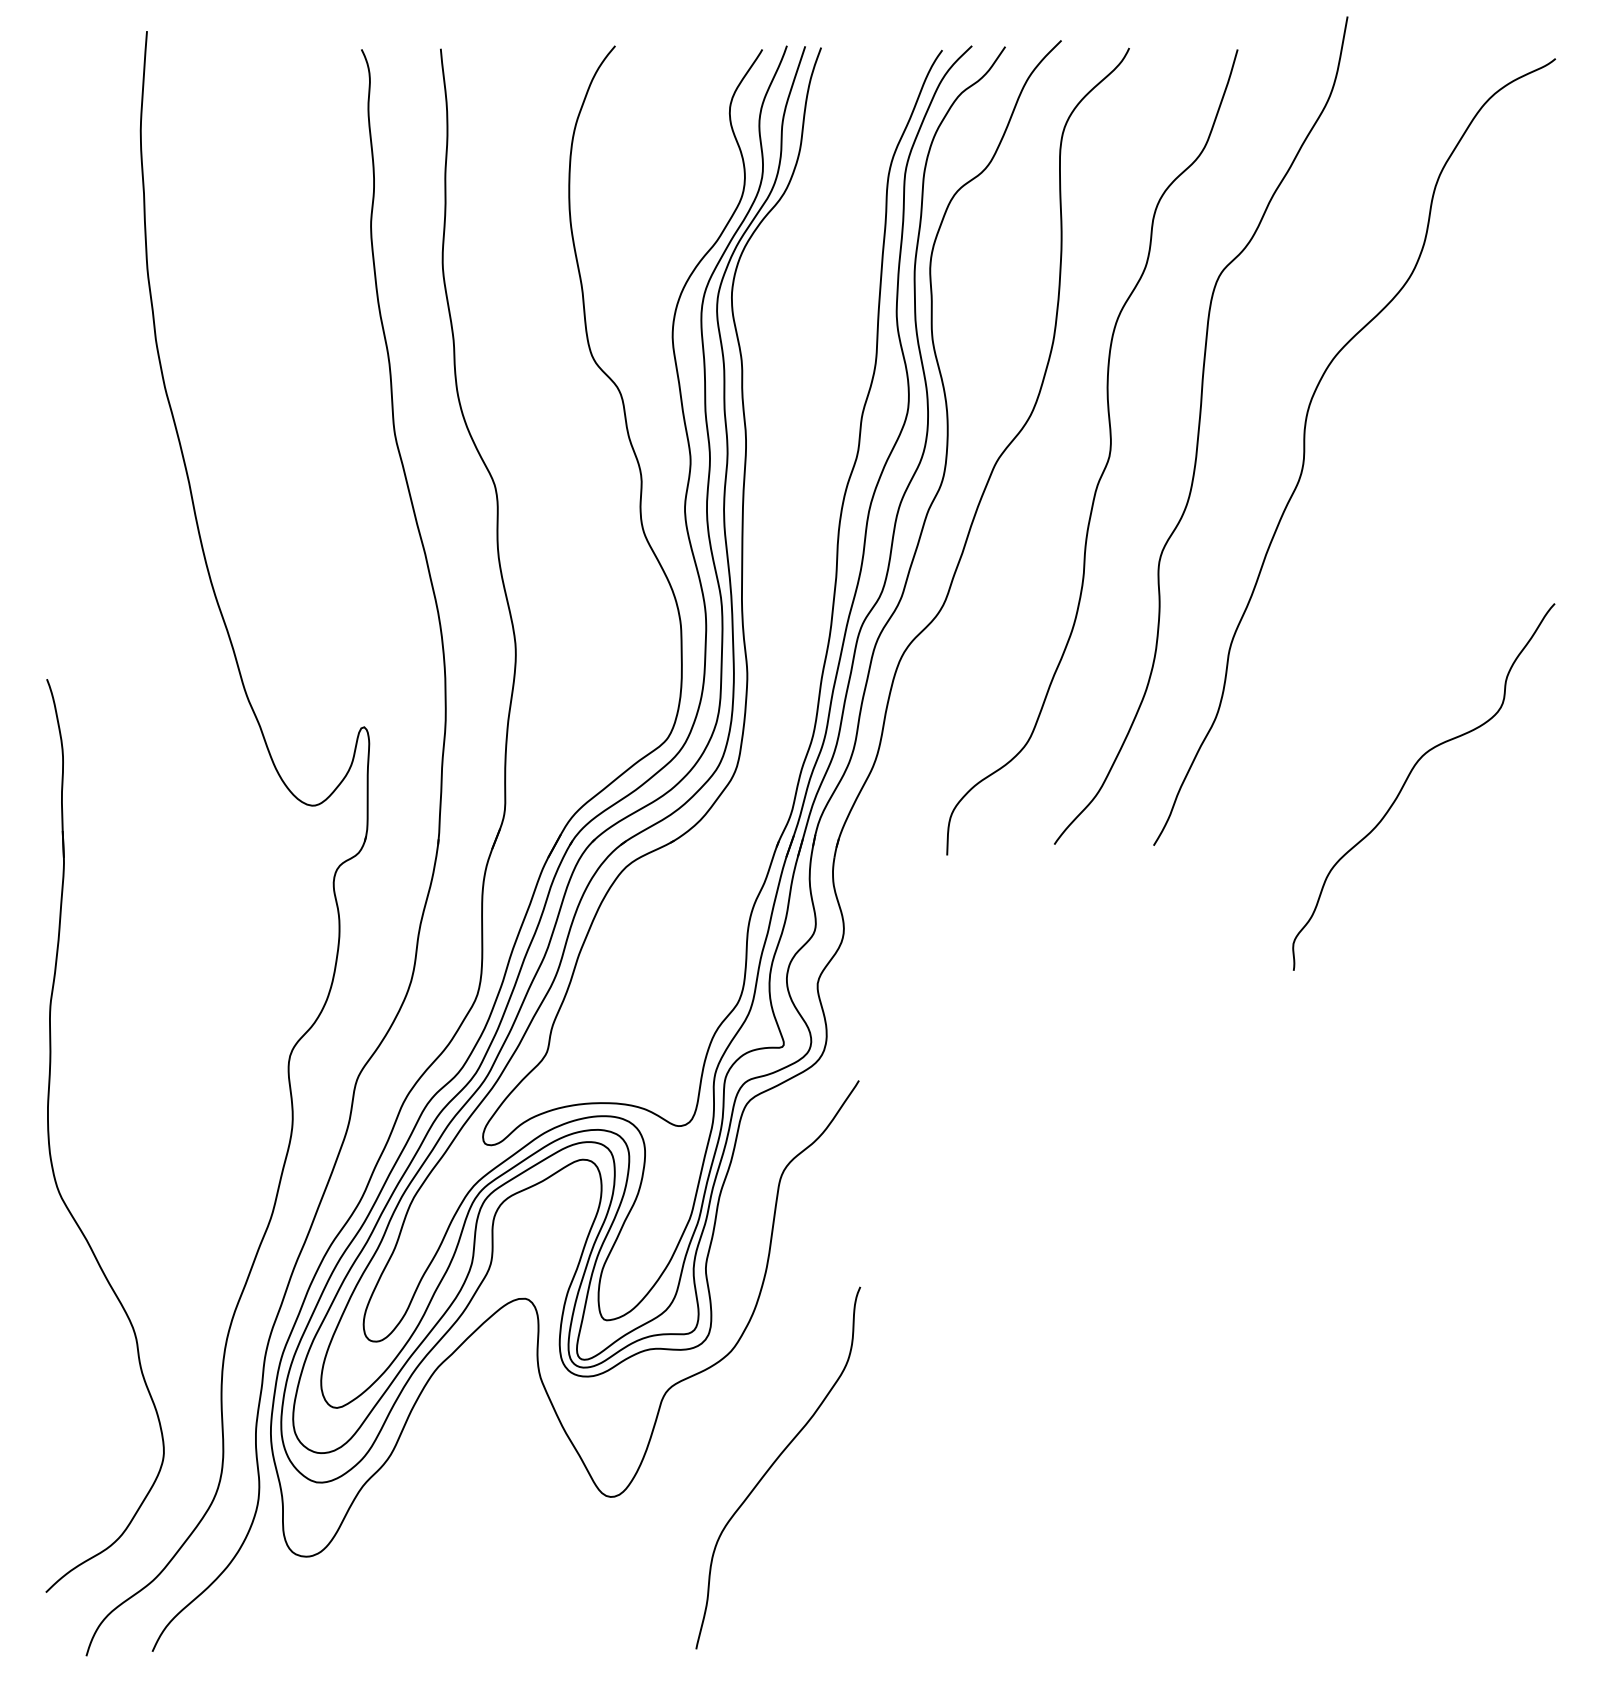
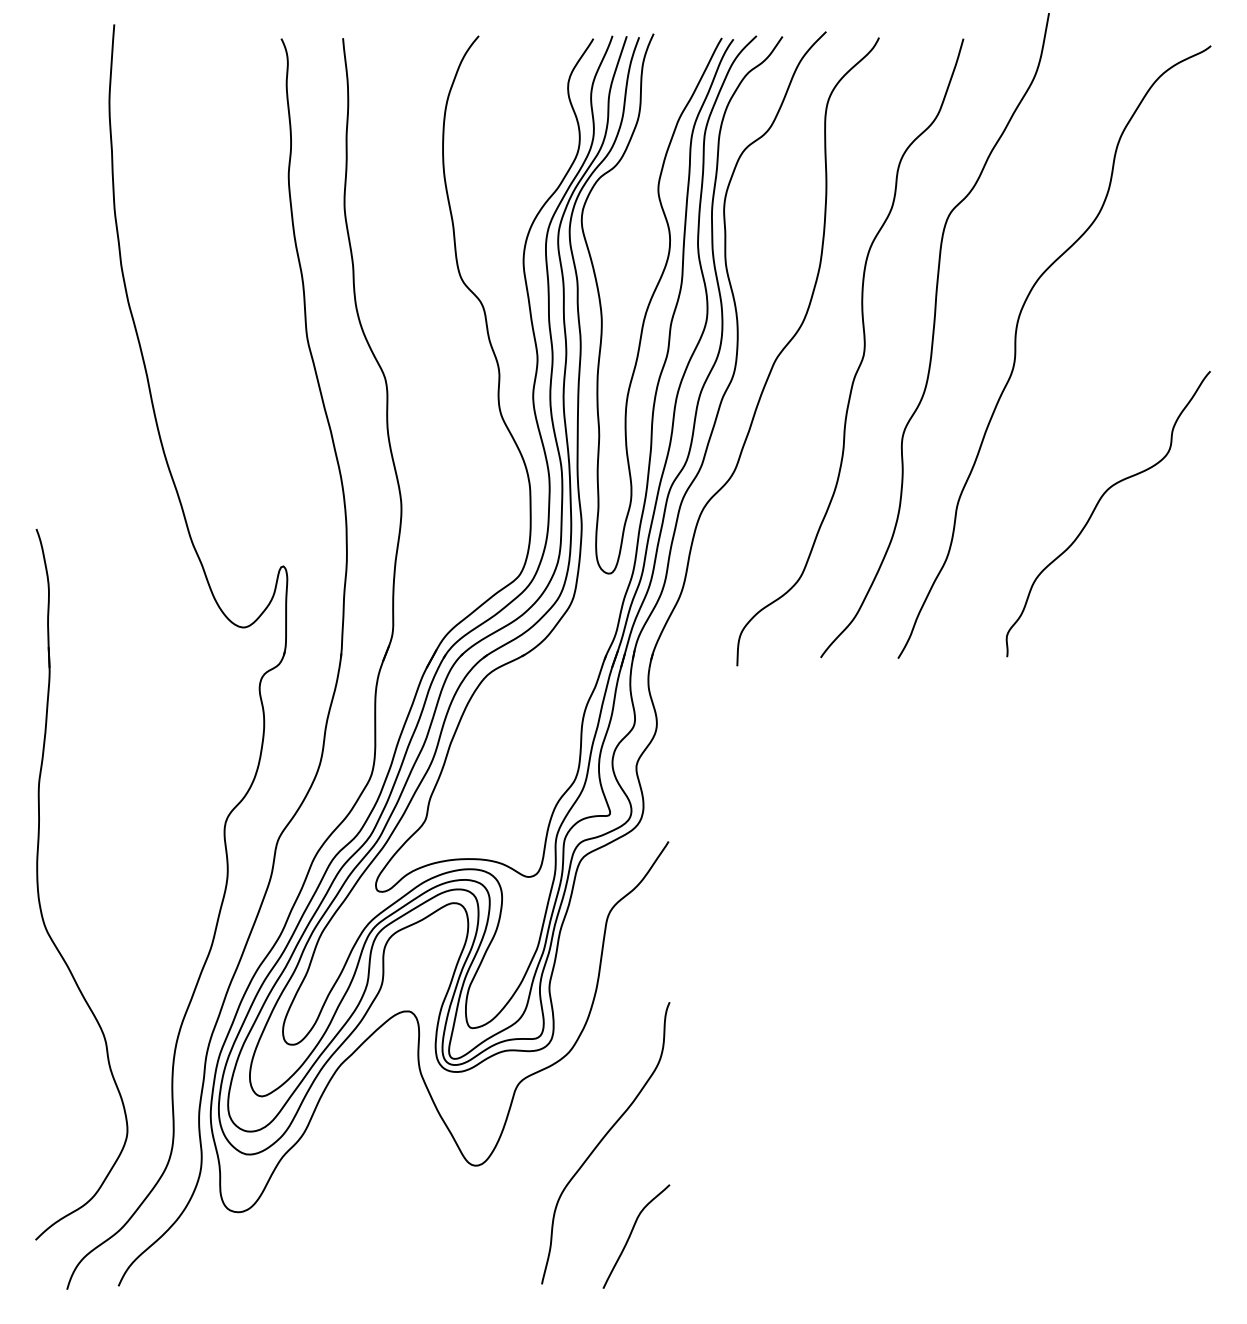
curve: (835, 389) -> (650, 303), added
curve: (1408, 778) -> (1096, 507), moved
curve: (811, 1584) -> (631, 1233), added

